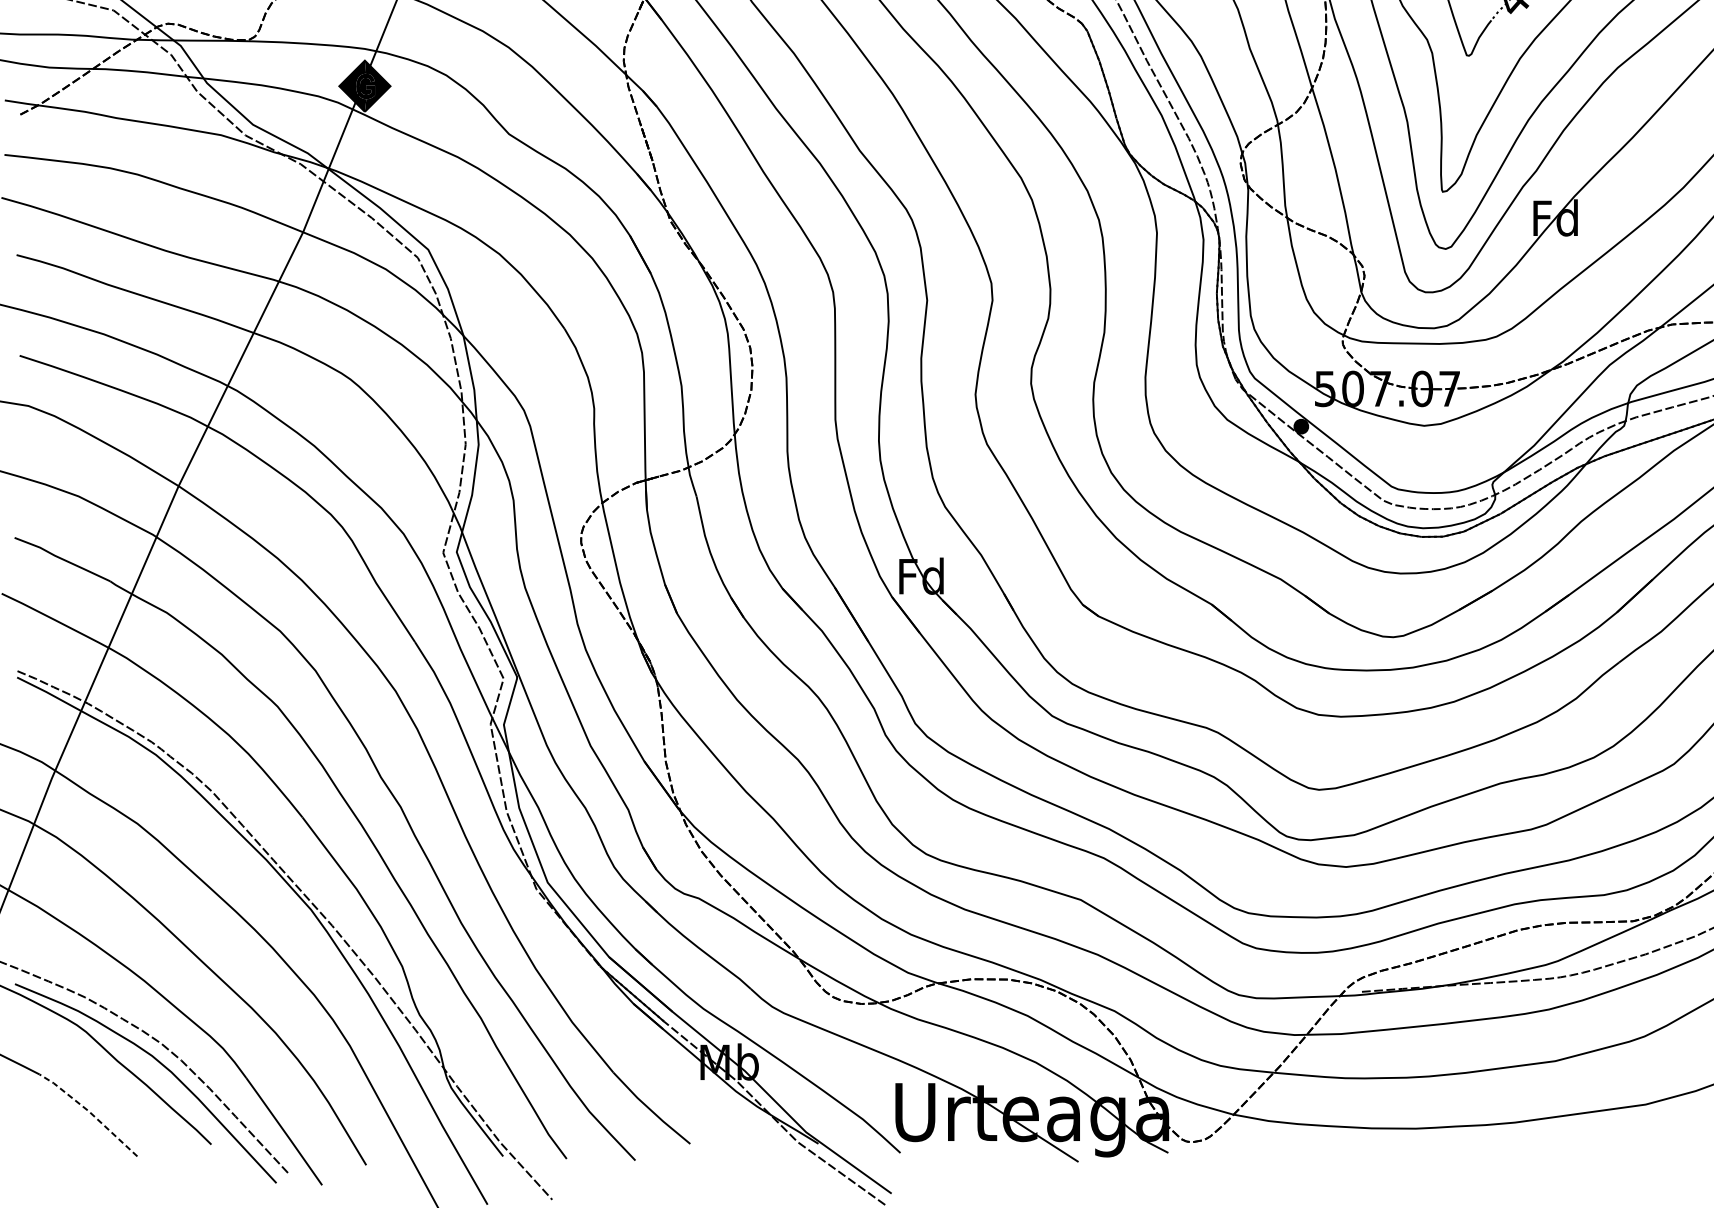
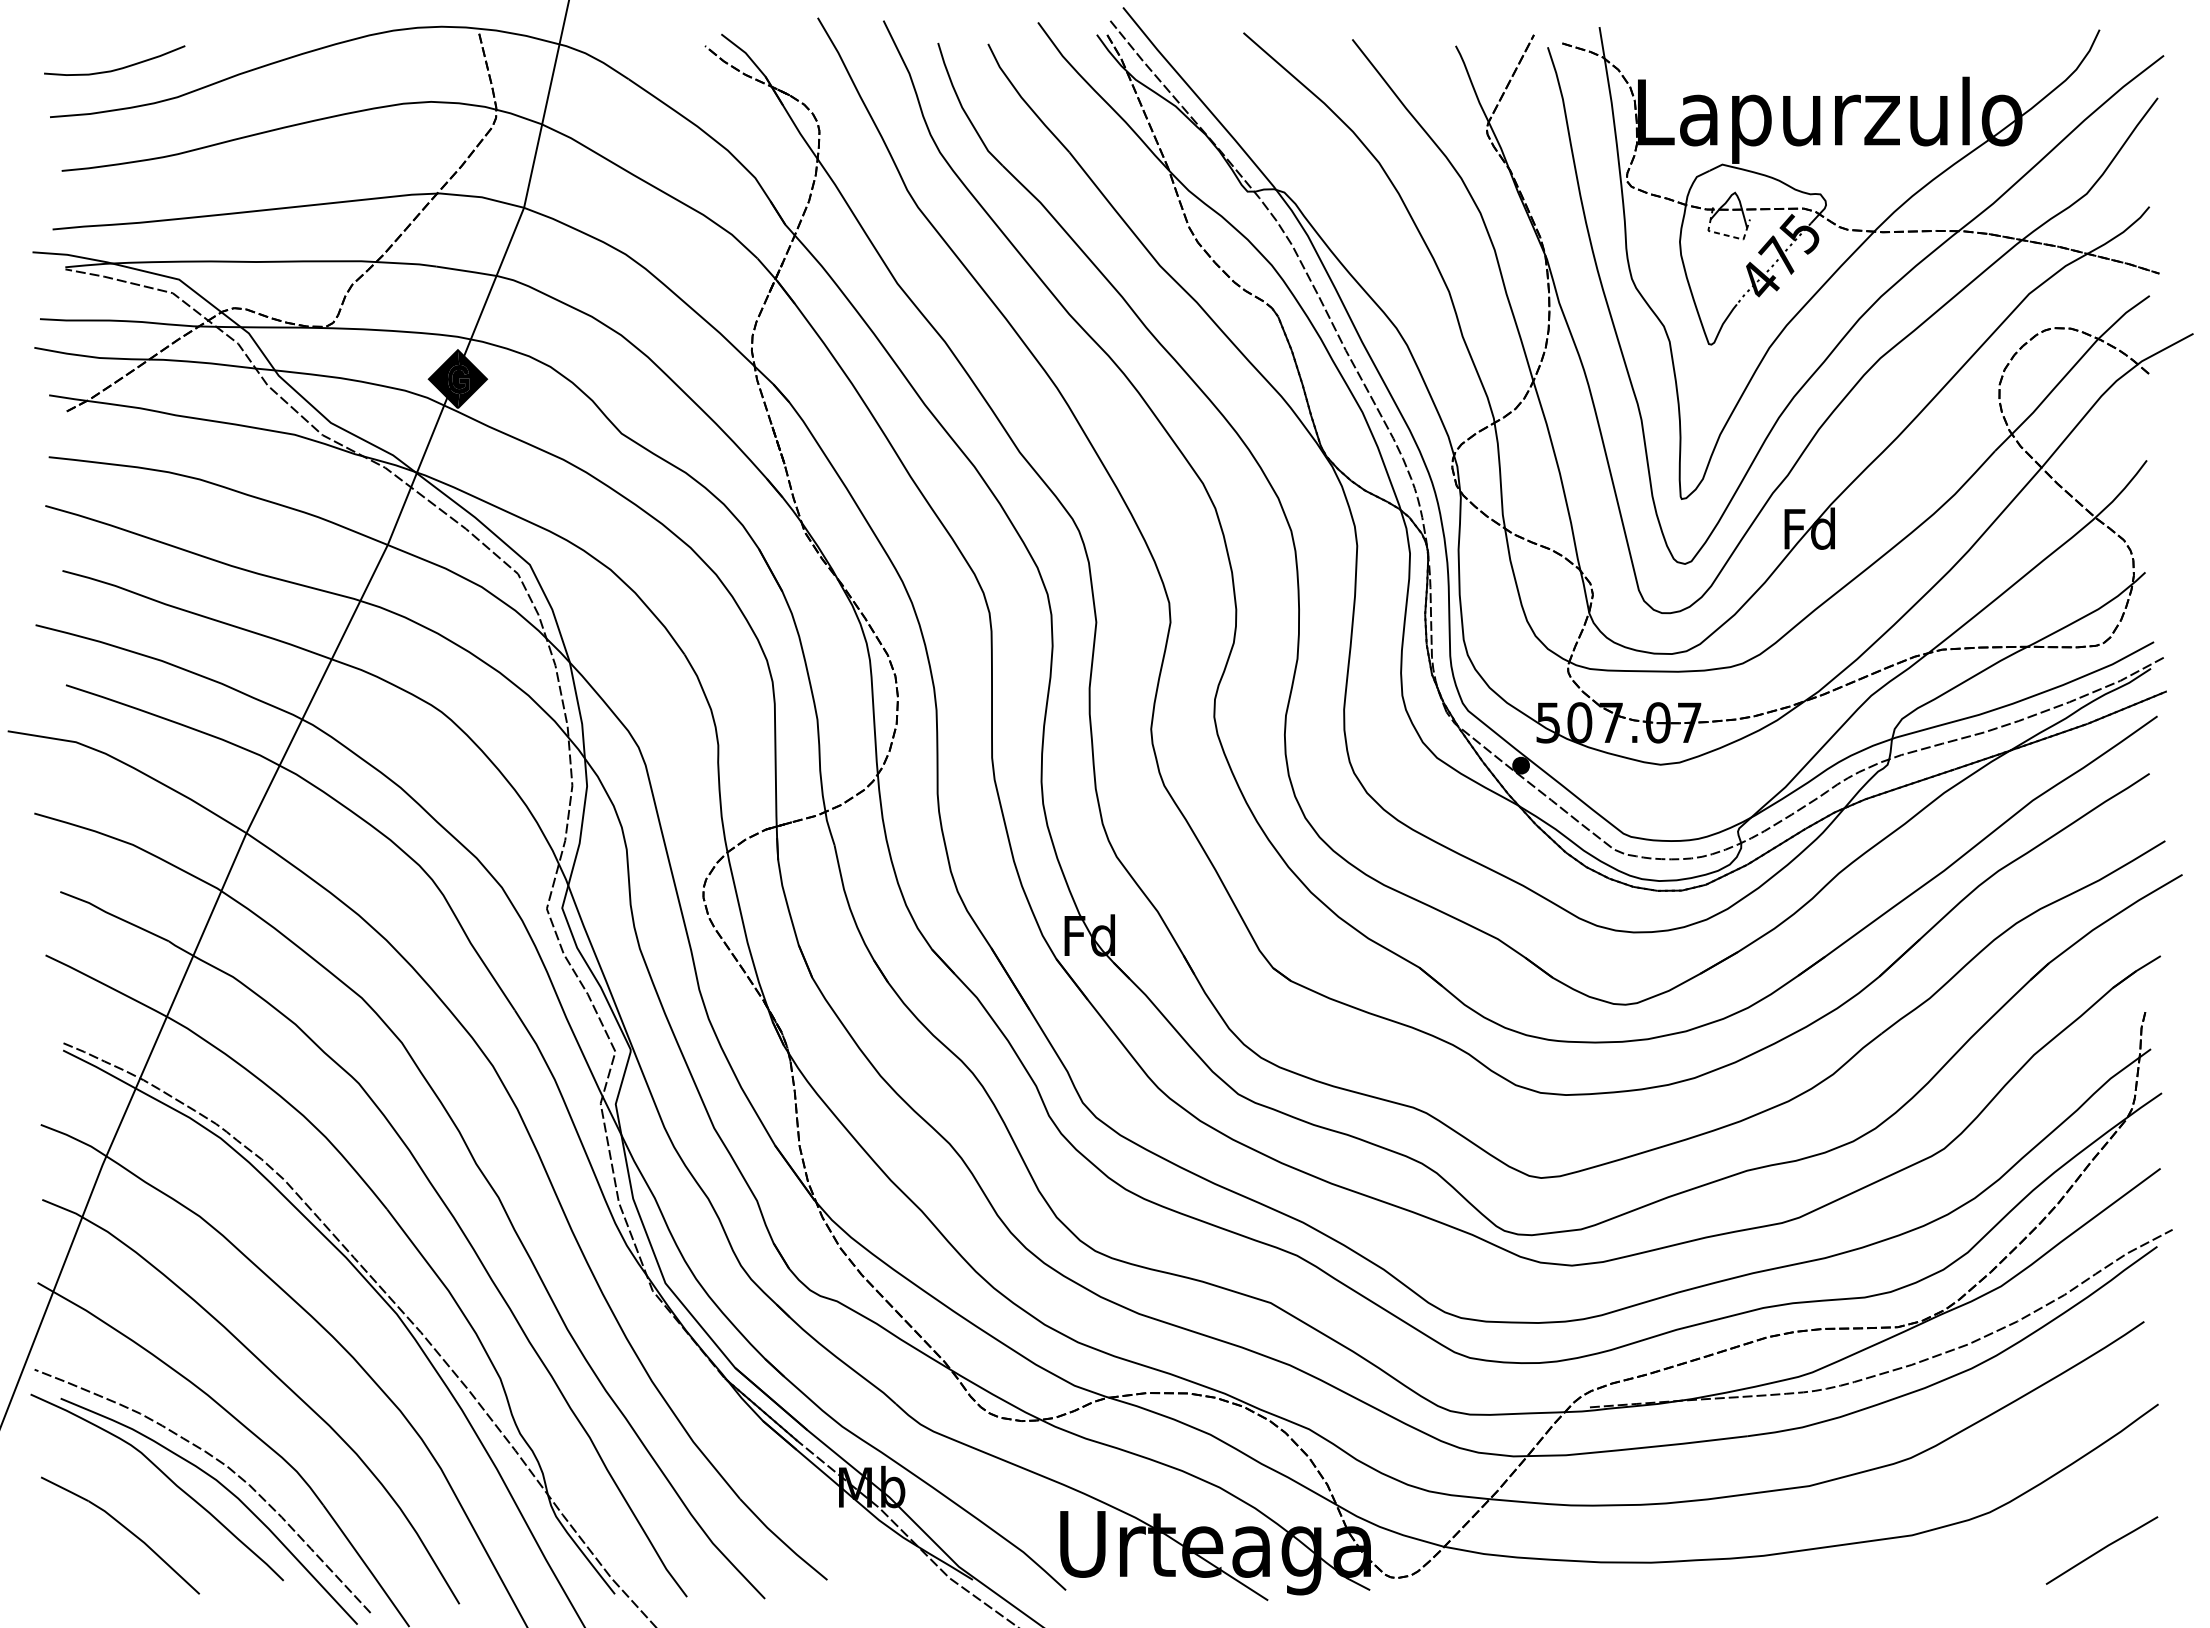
line: (89, 1111) -> (145, 1543), dashed -> solid

